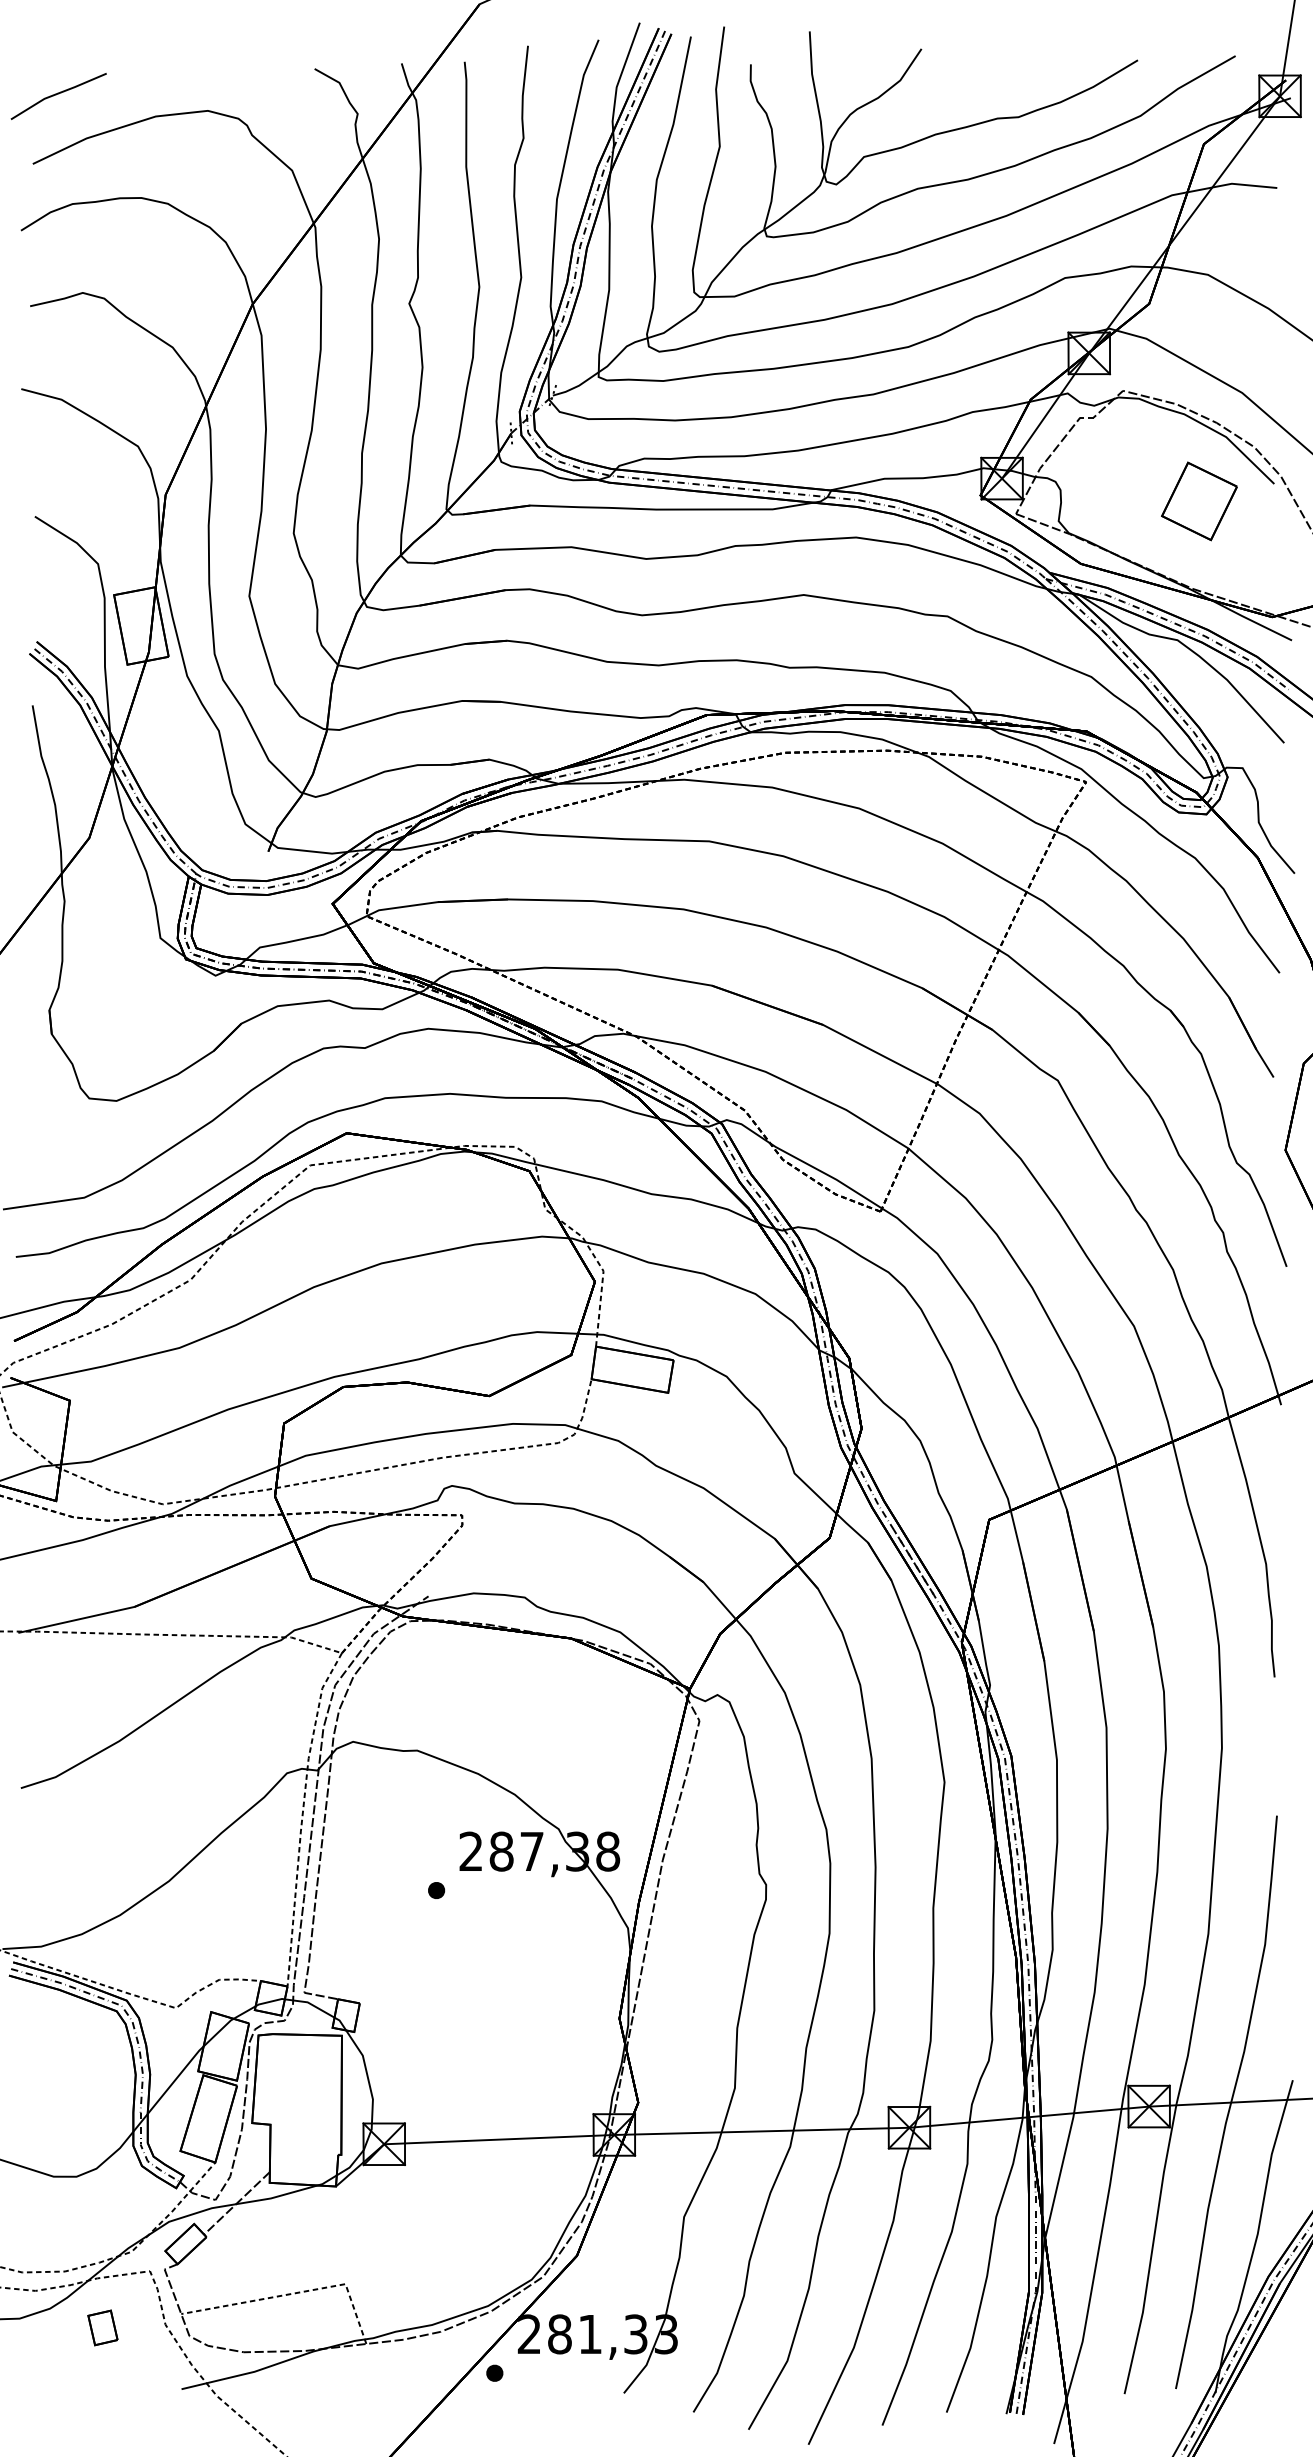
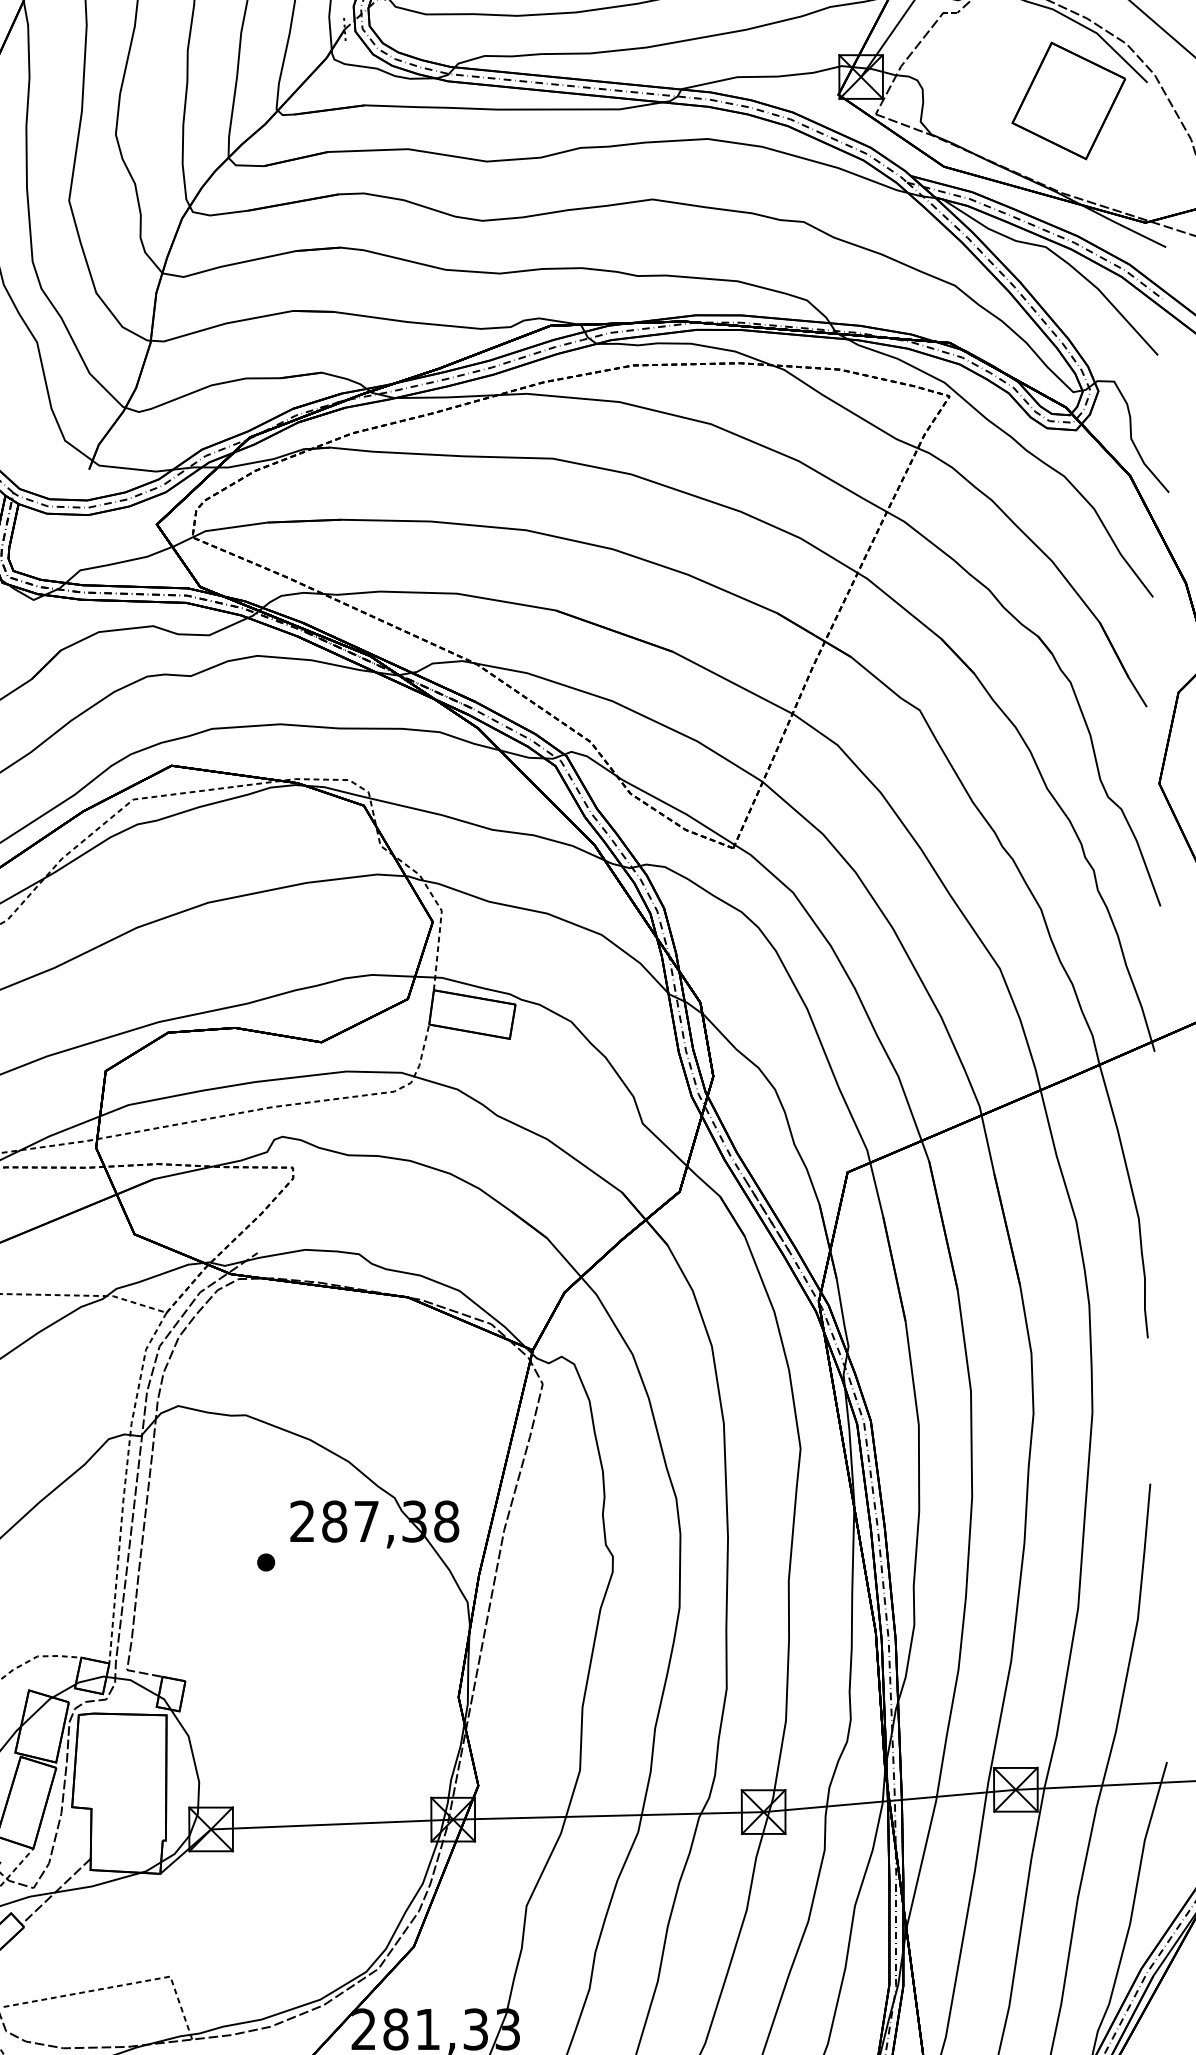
part: (1199, 501) -> (1068, 101), size x1.43

